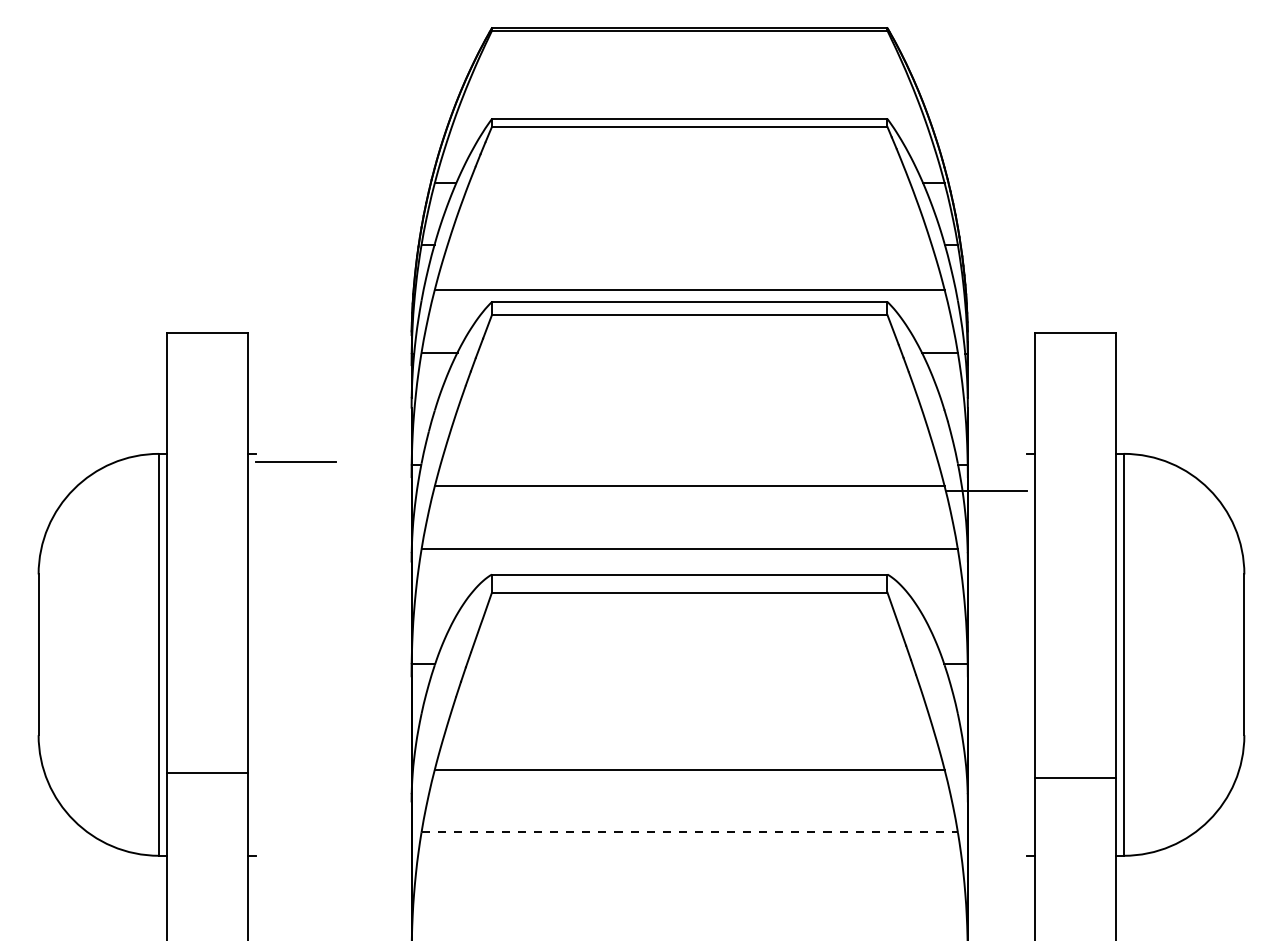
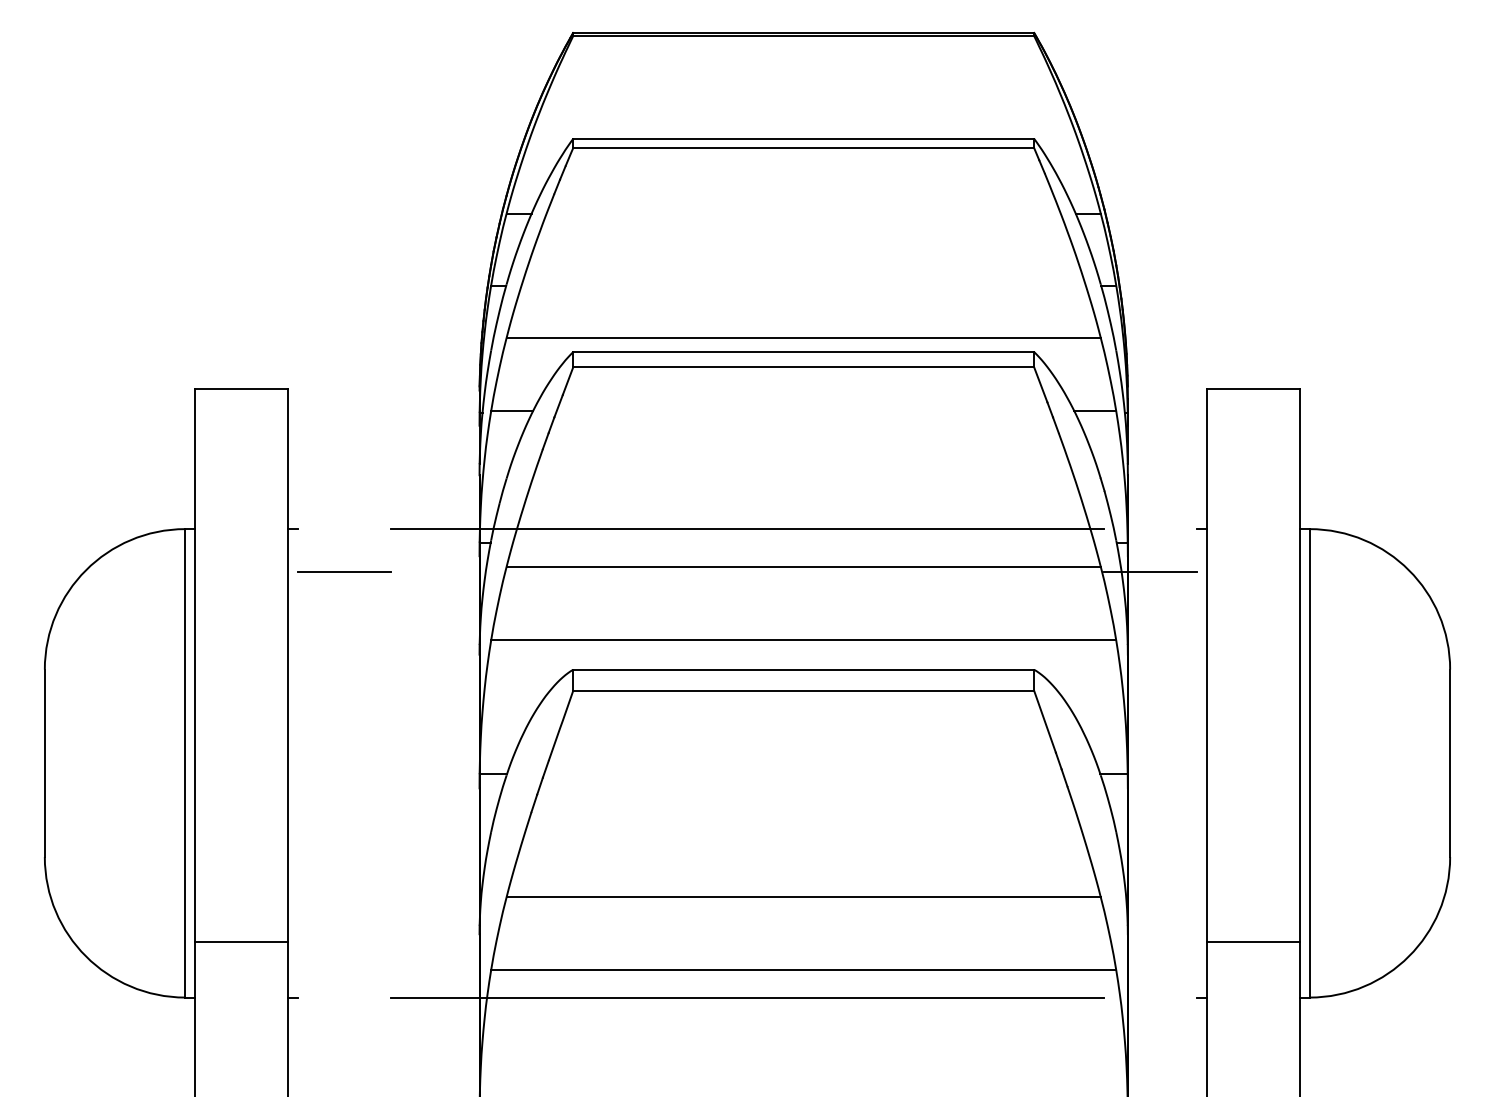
line: (641, 454) -> (747, 529), added
line: (295, 461) -> (344, 571), moved
line: (207, 772) -> (241, 941), moved
line: (1075, 777) -> (1253, 941), moved
line: (689, 832) -> (803, 970), dashed -> solid
line: (641, 855) -> (747, 997), added

